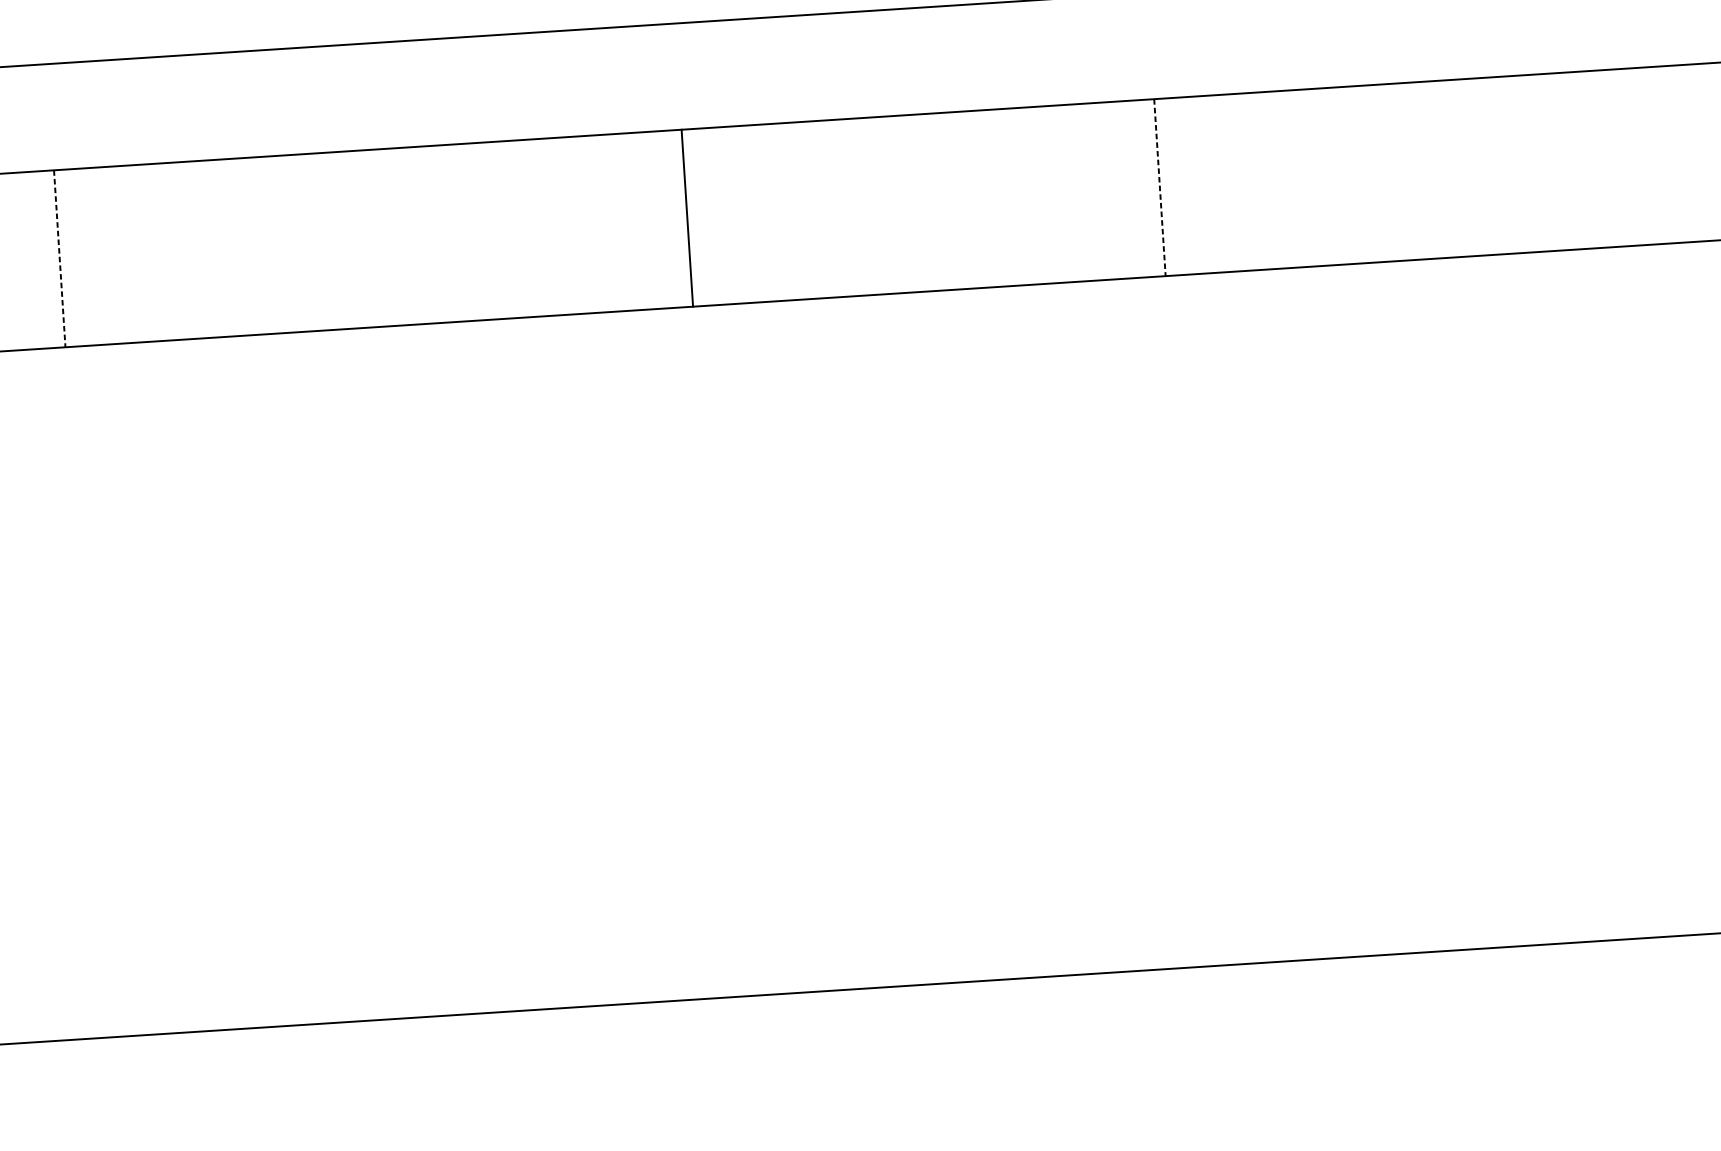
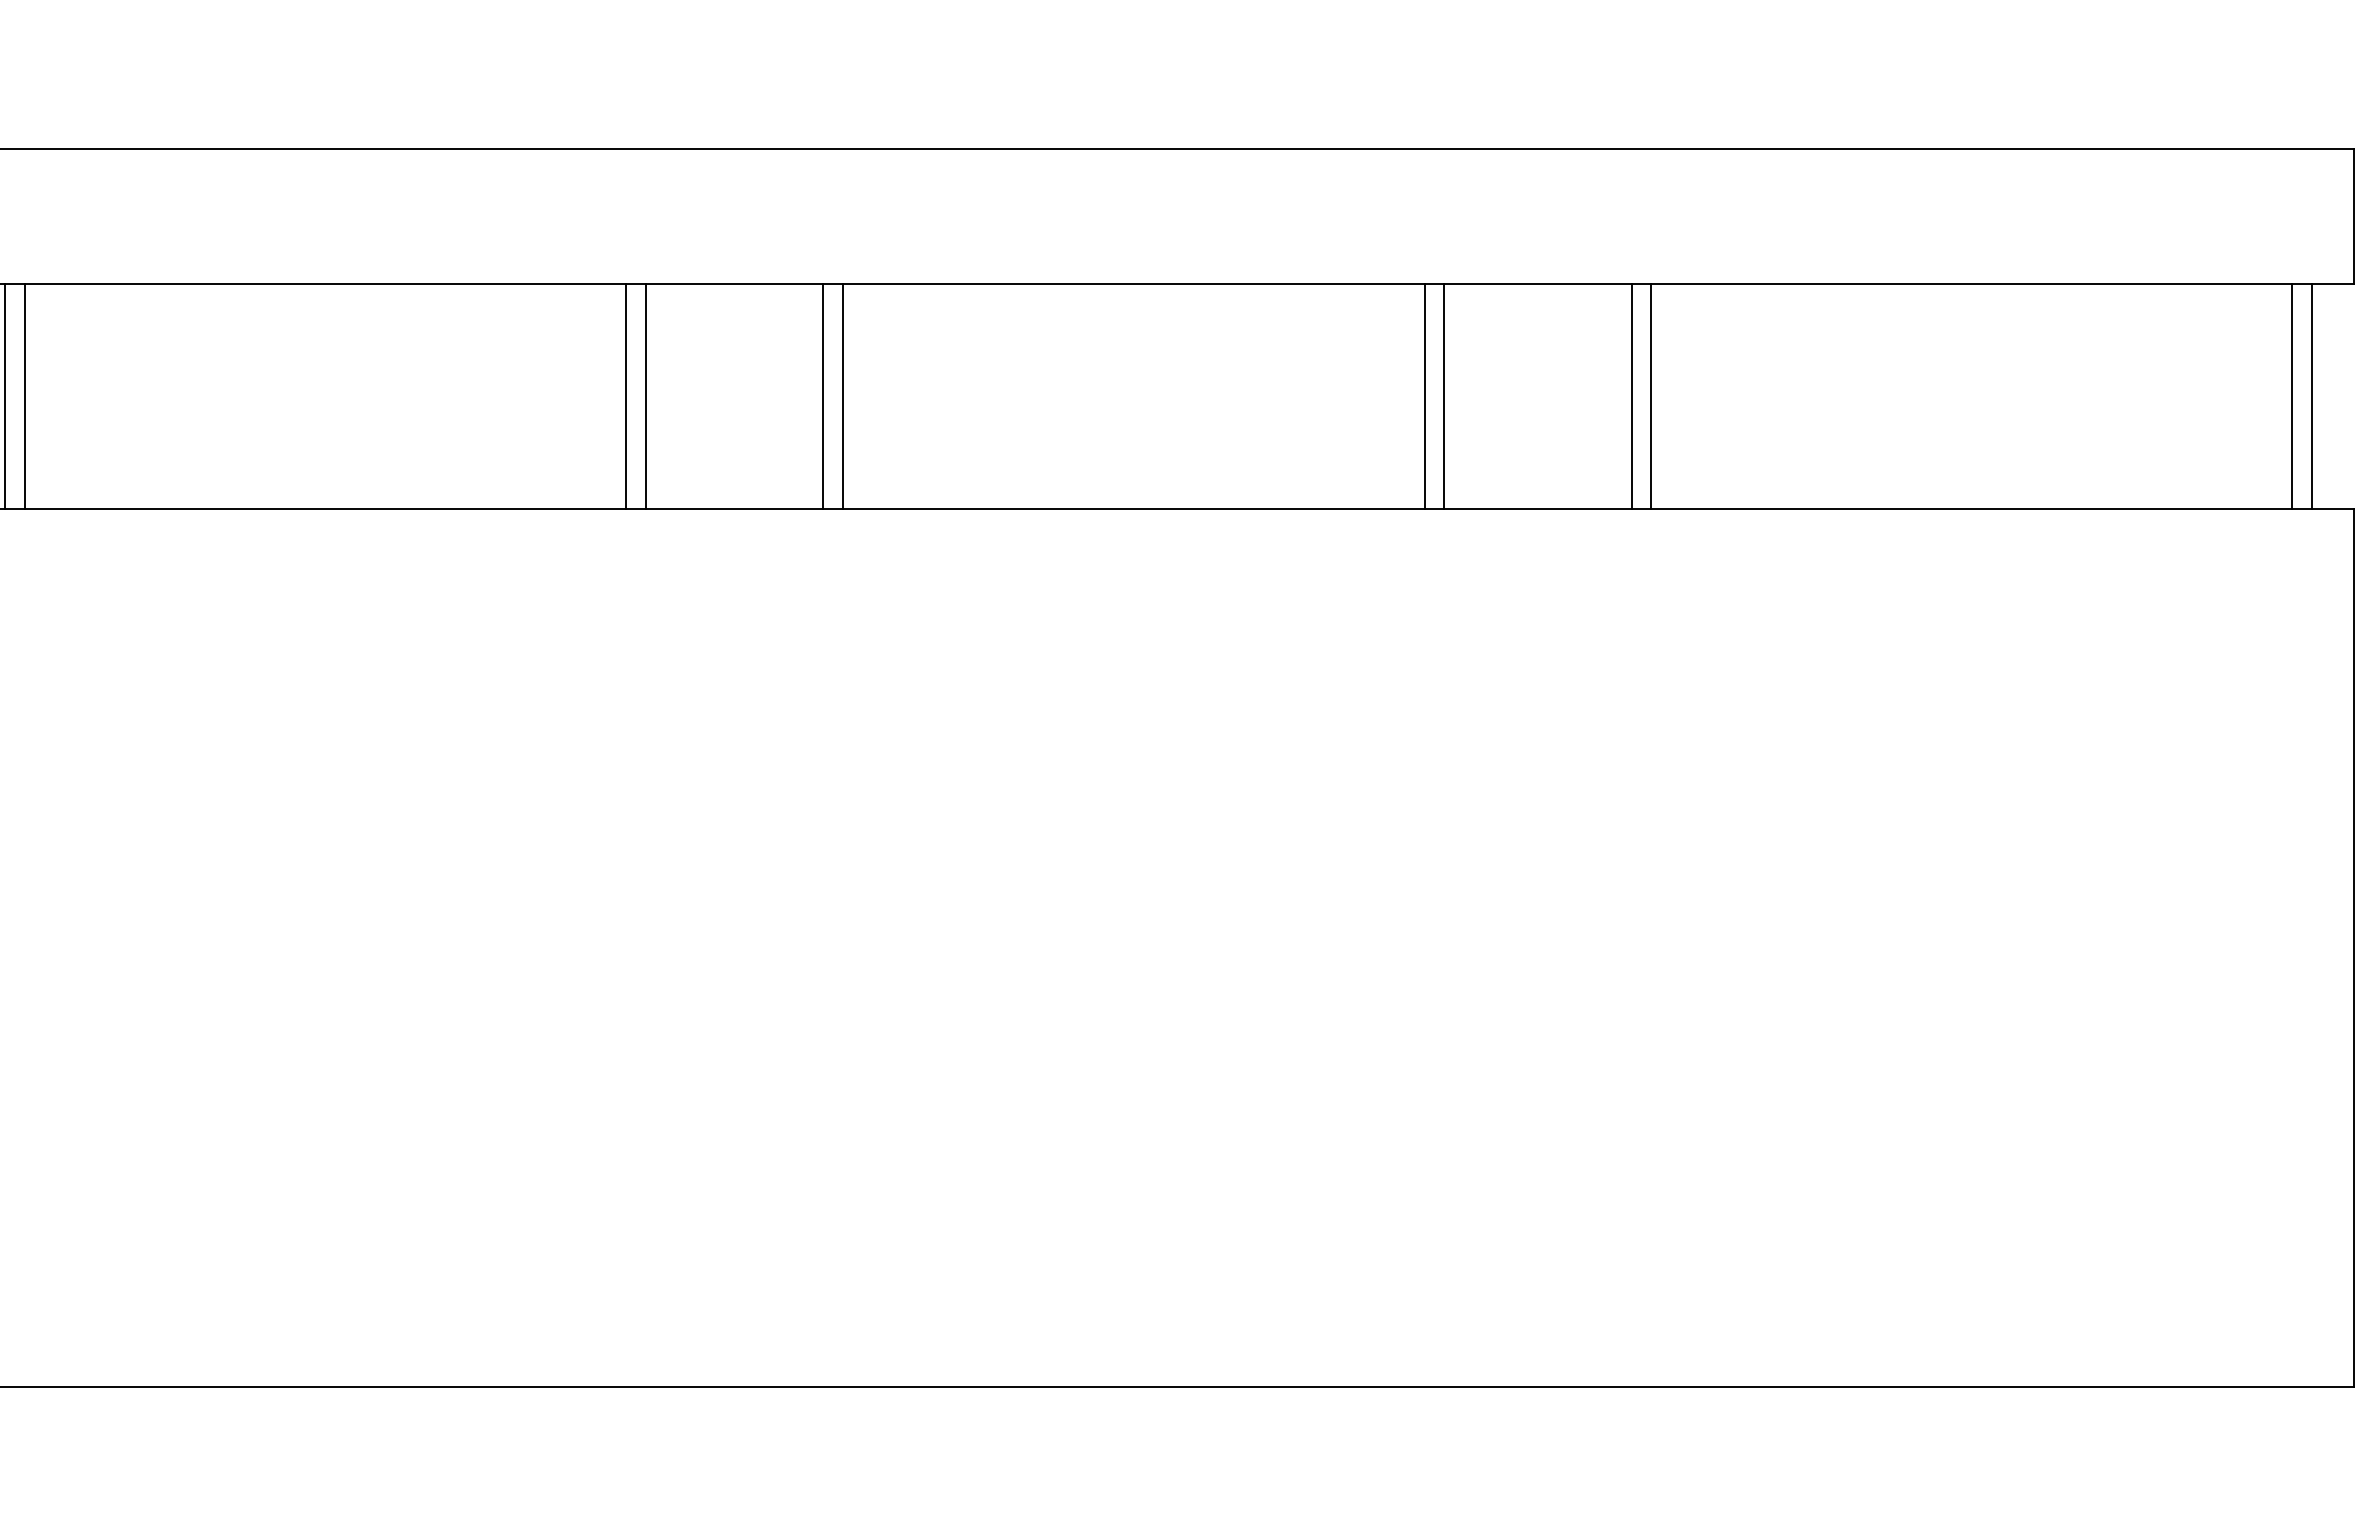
line: (1338, 176) -> (1651, 396), added
line: (1322, 177) -> (1631, 396), added
line: (1175, 186) -> (1444, 396), added
line: (1159, 187) -> (1424, 396), dashed -> solid
line: (703, 217) -> (843, 396), added
line: (547, 227) -> (645, 396), added
line: (532, 228) -> (626, 396), added
line: (60, 258) -> (25, 396), dashed -> solid
line: (44, 259) -> (5, 396), added

